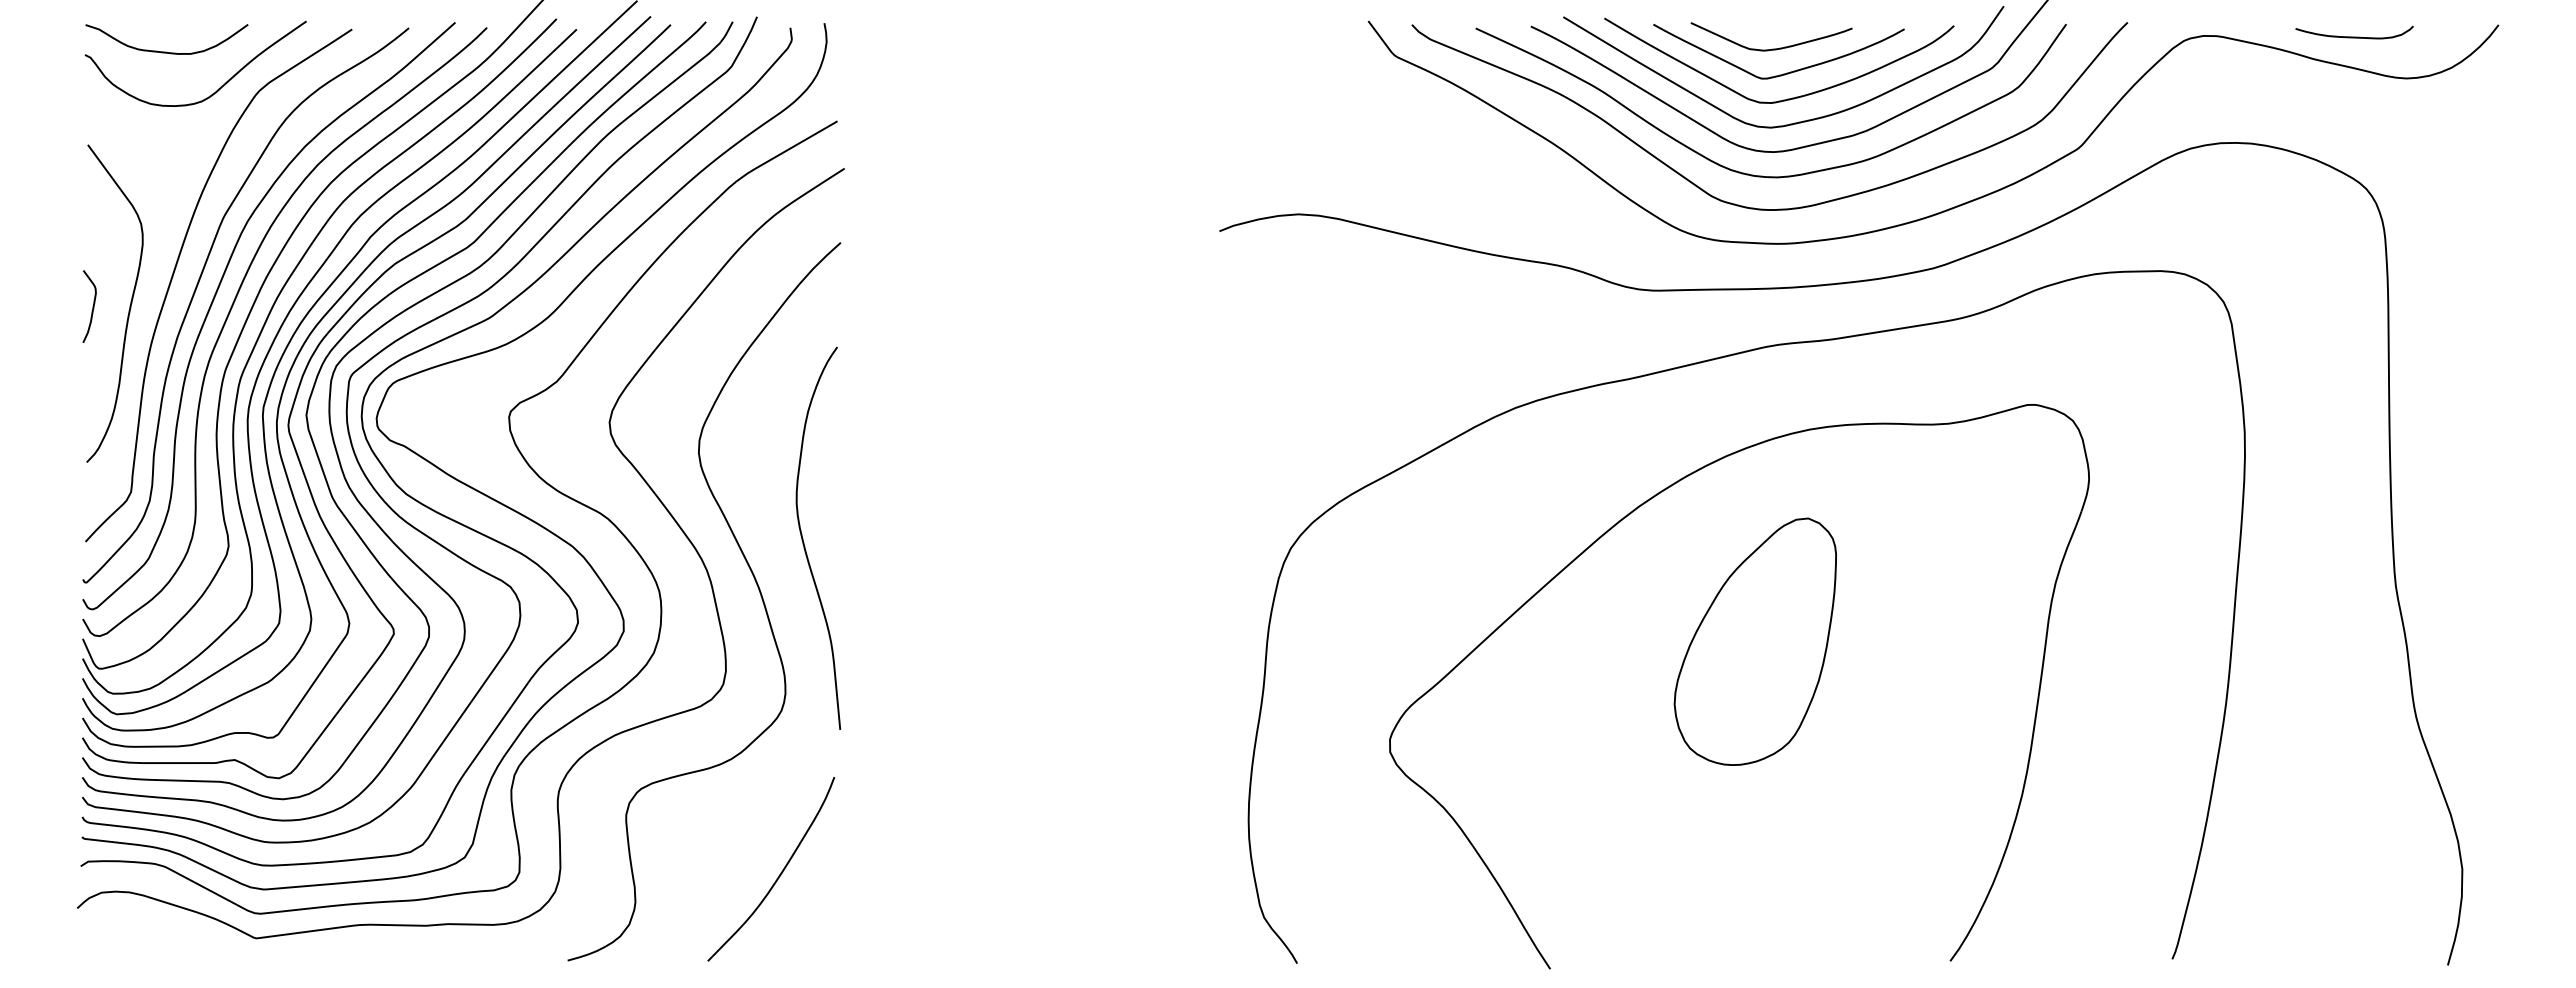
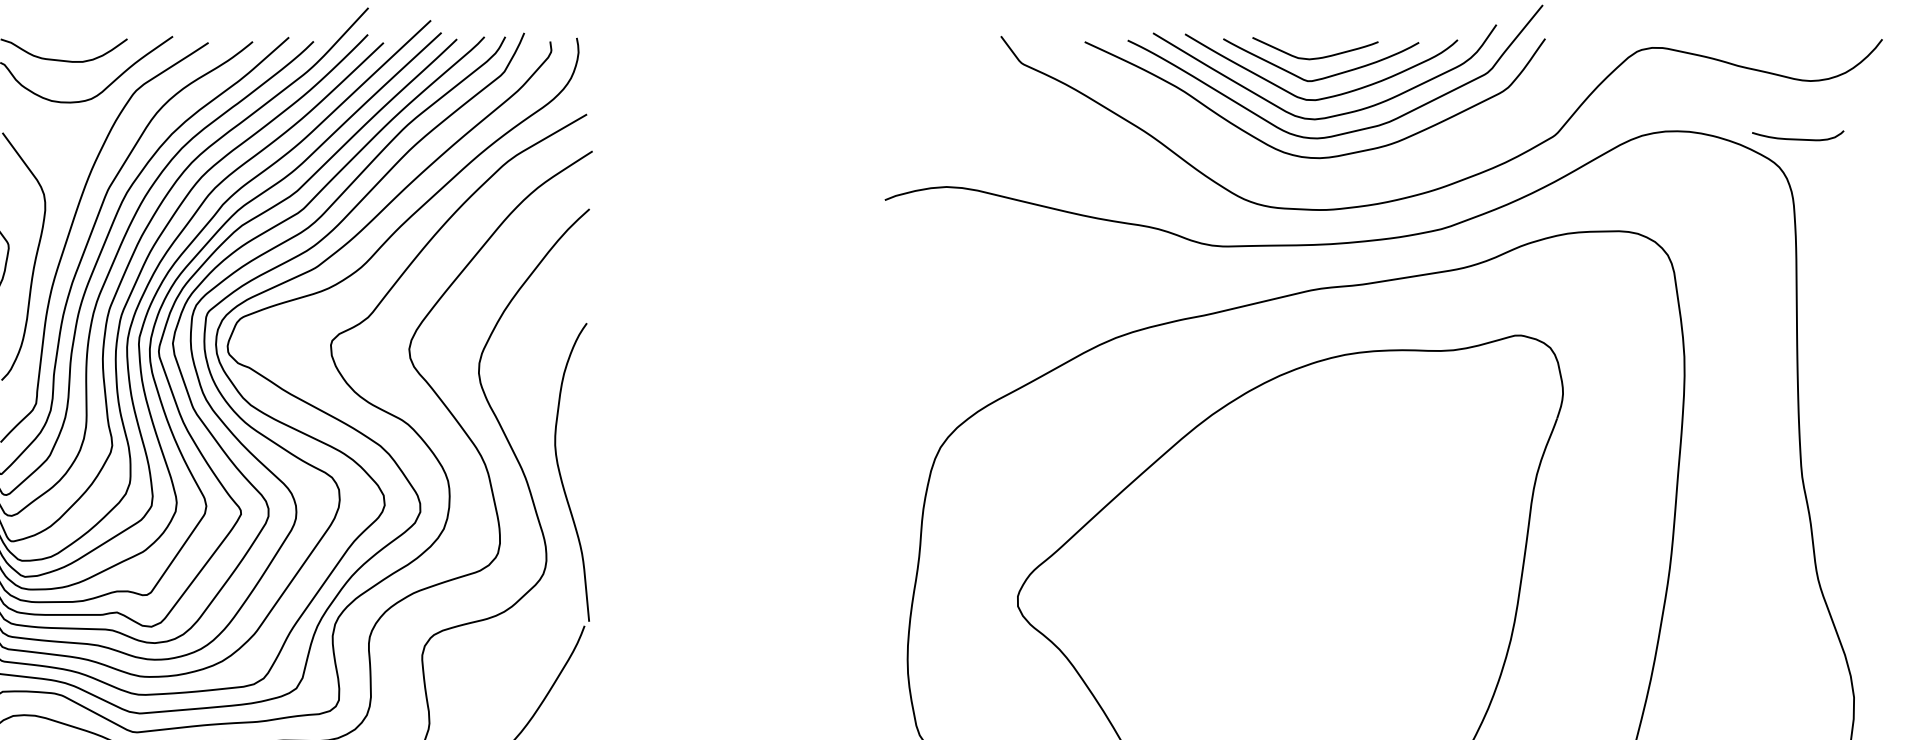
curve: (2354, 36) -> (1798, 138), moved
curve: (1764, 208) -> (1309, 182), removed
curve: (804, 542) -> (561, 475), moved
part: (1754, 641) -> (1302, 520), removed

